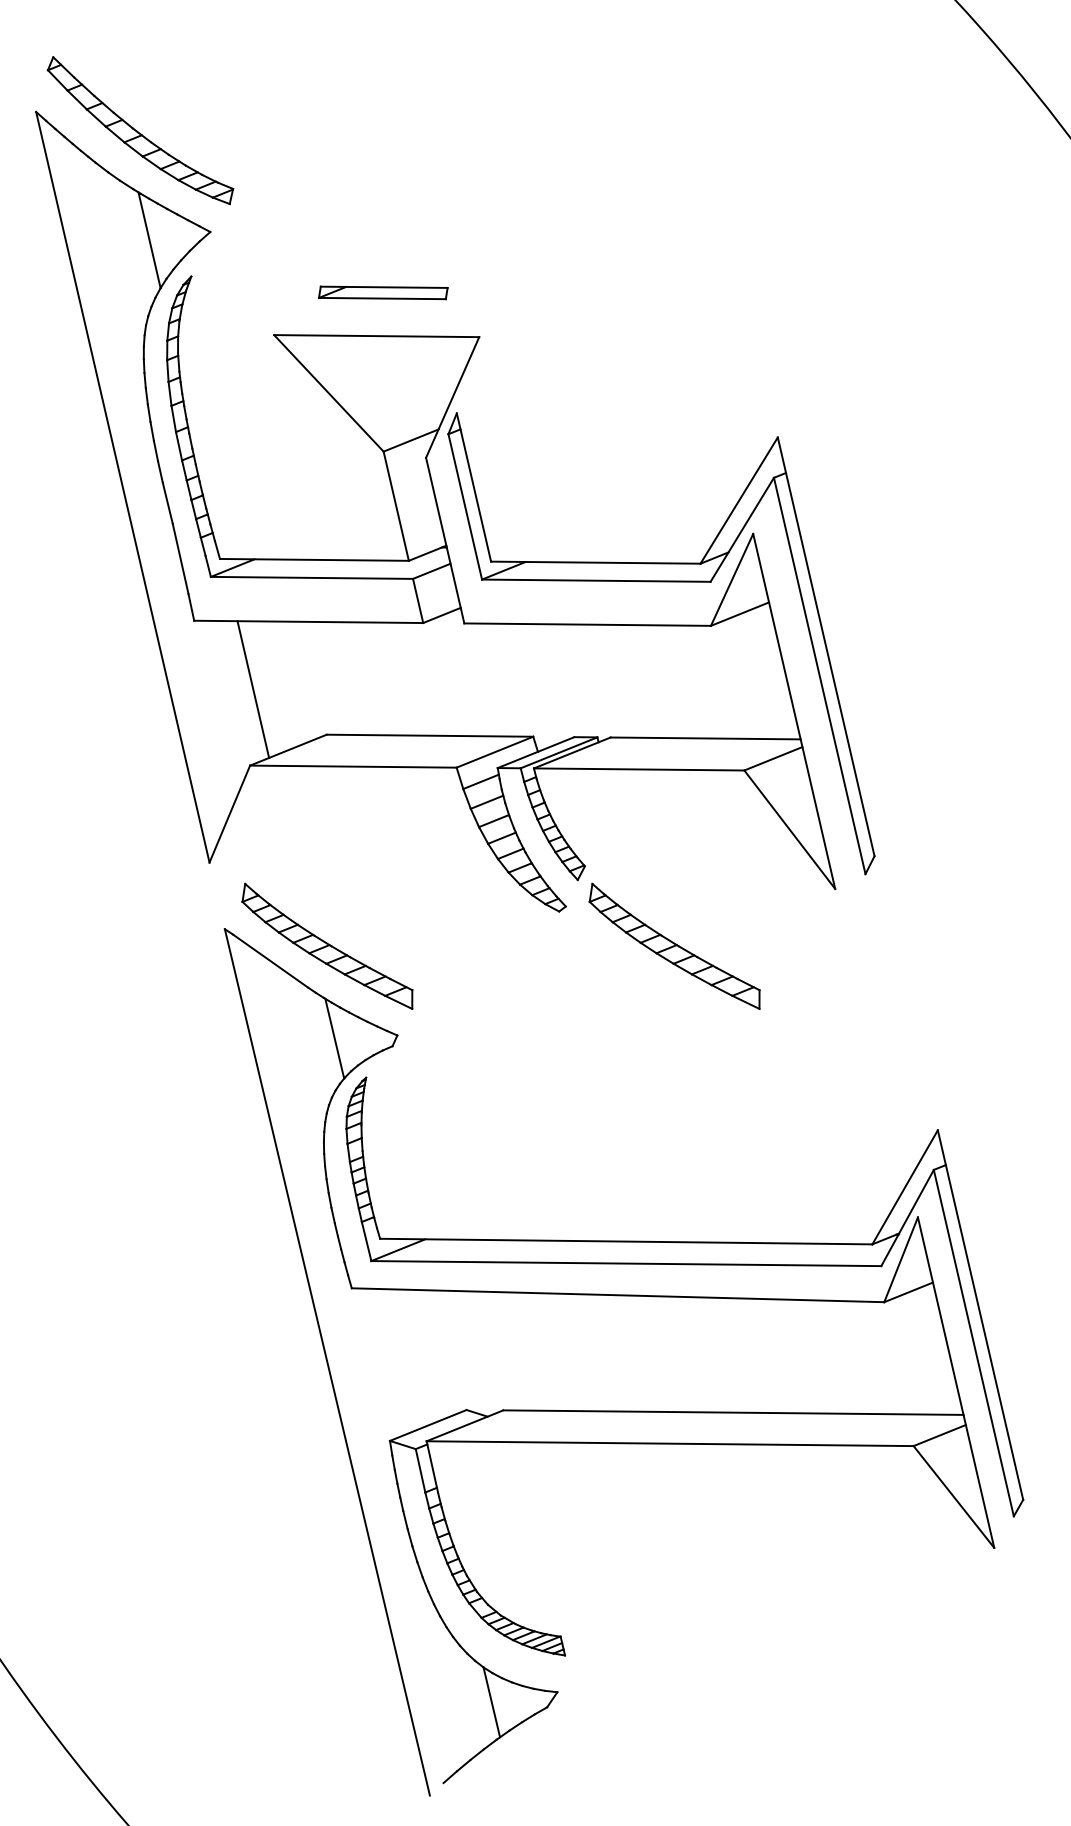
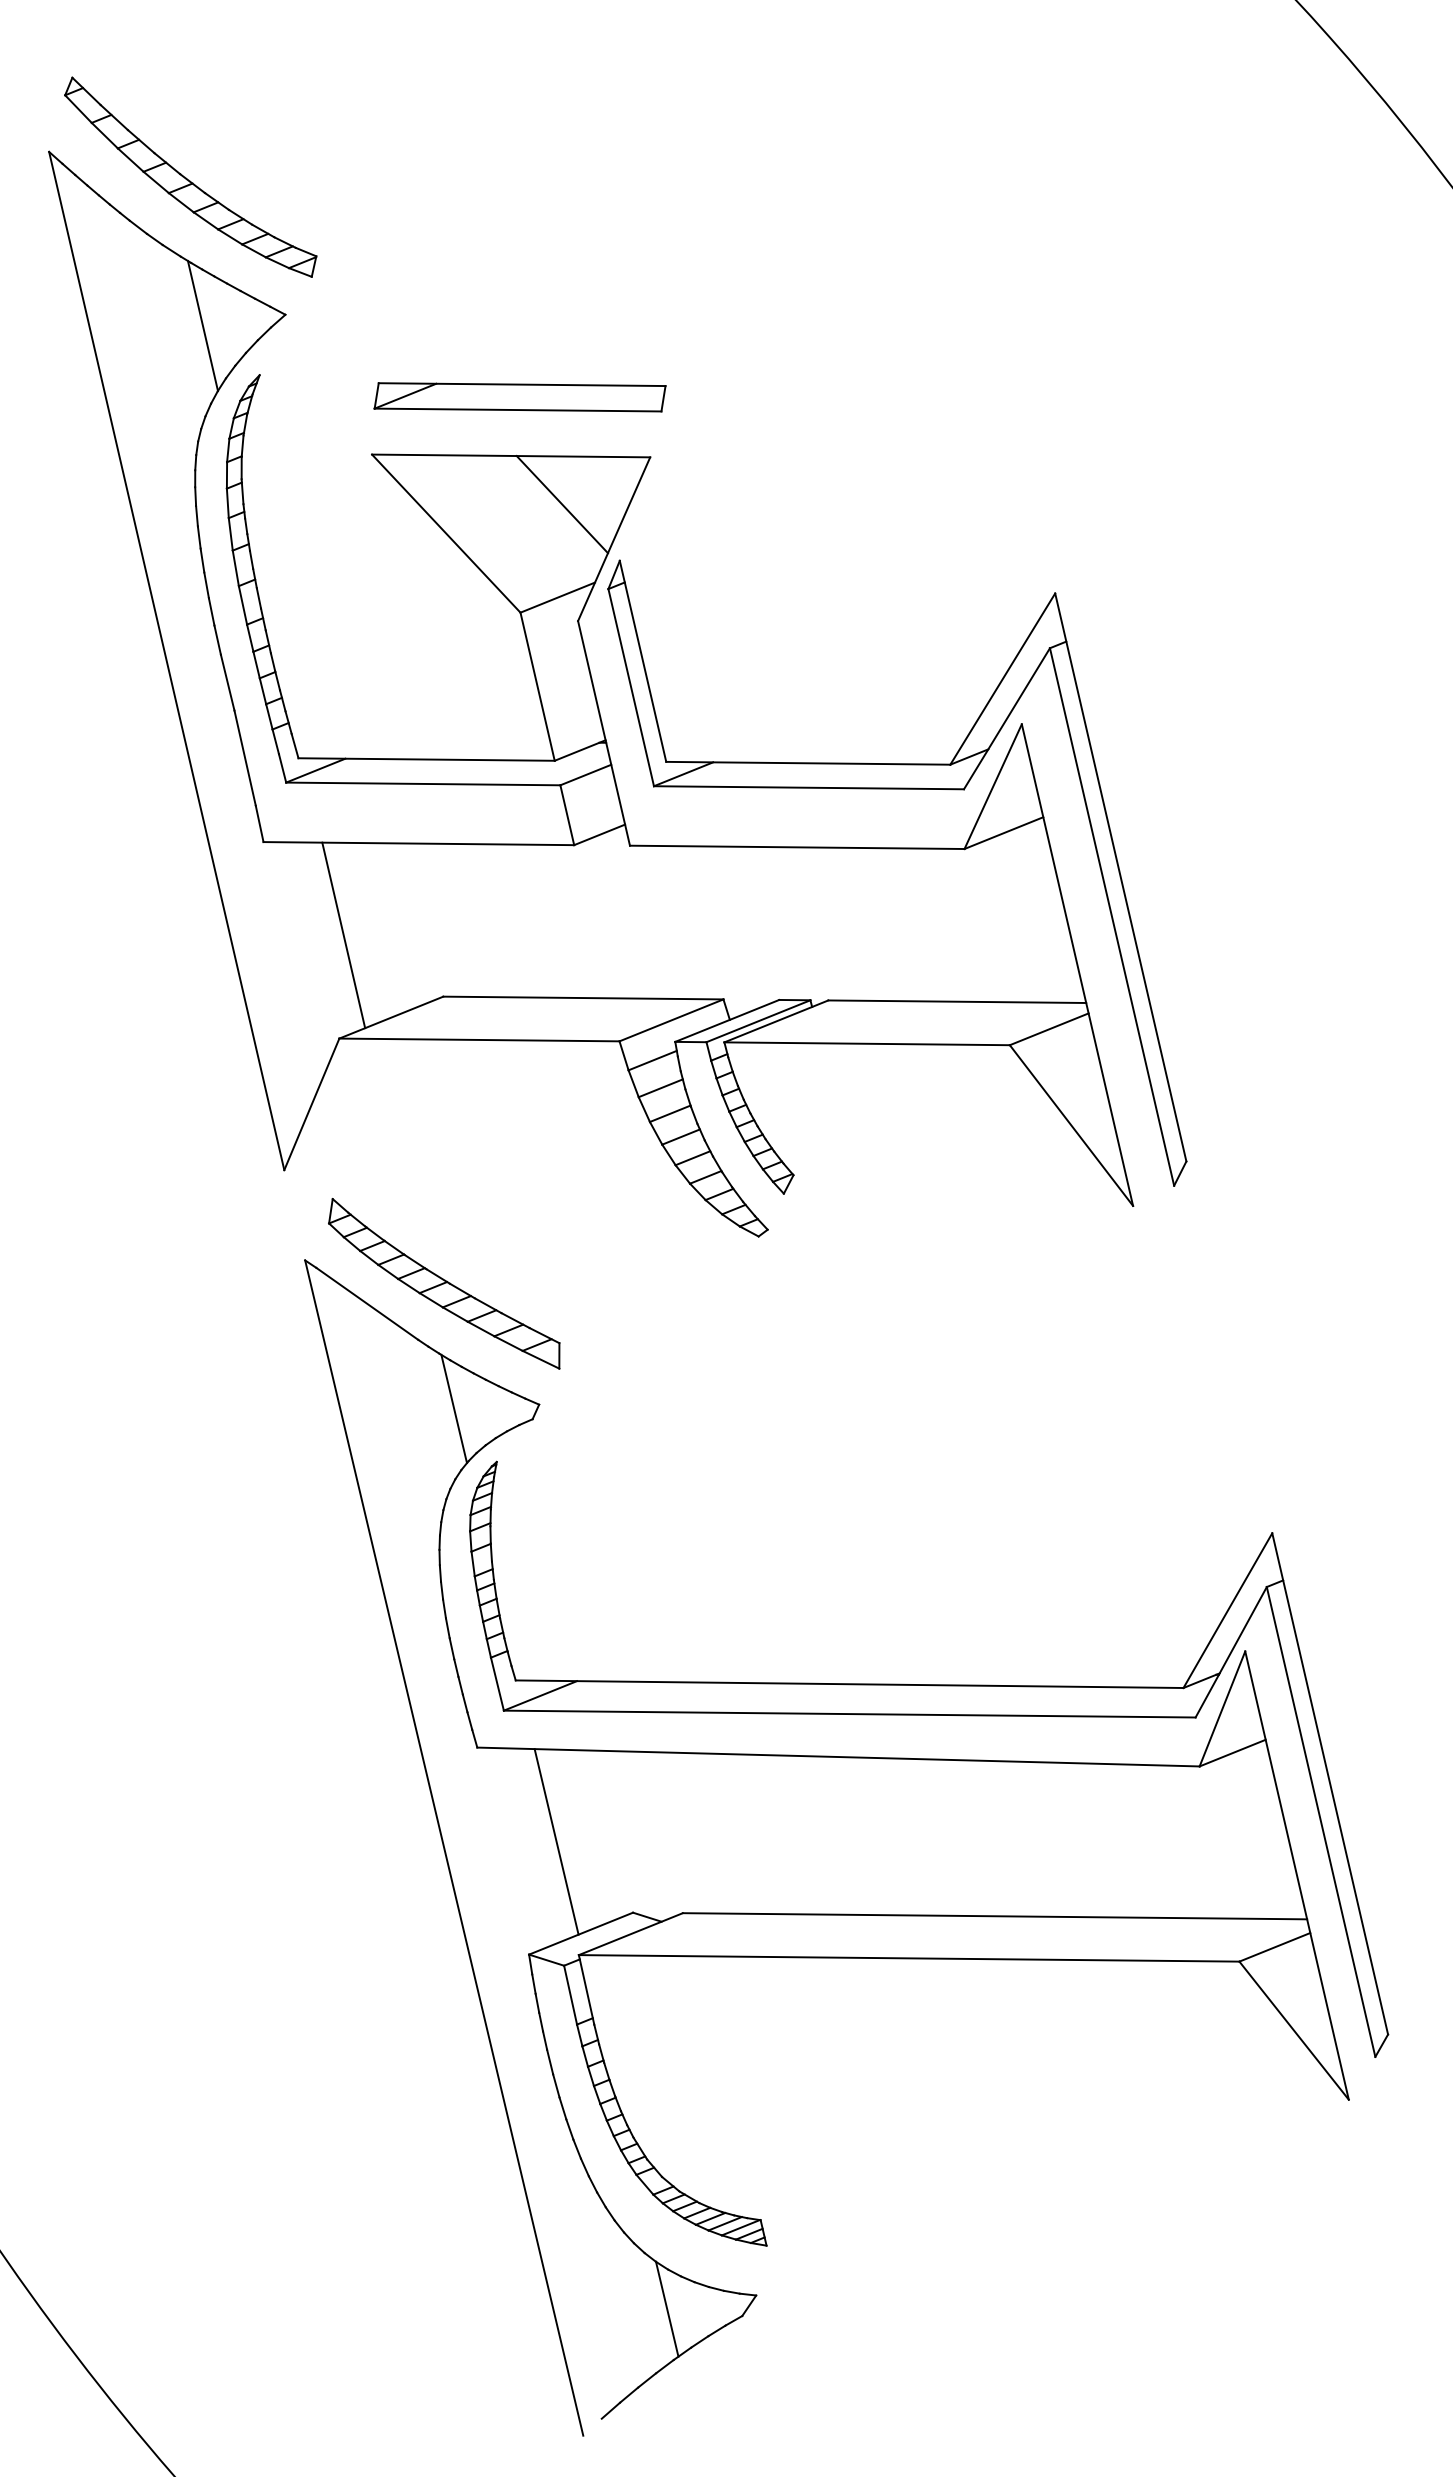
part: (382, 293) -> (519, 397), size x1.67
line: (413, 371) -> (561, 504), added
part: (674, 946) -> (915, 1283), removed
line: (410, 1357) -> (556, 1841), added

